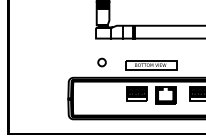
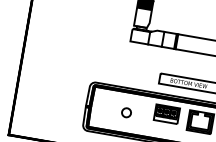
part: (101, 62) -> (125, 112), moved

